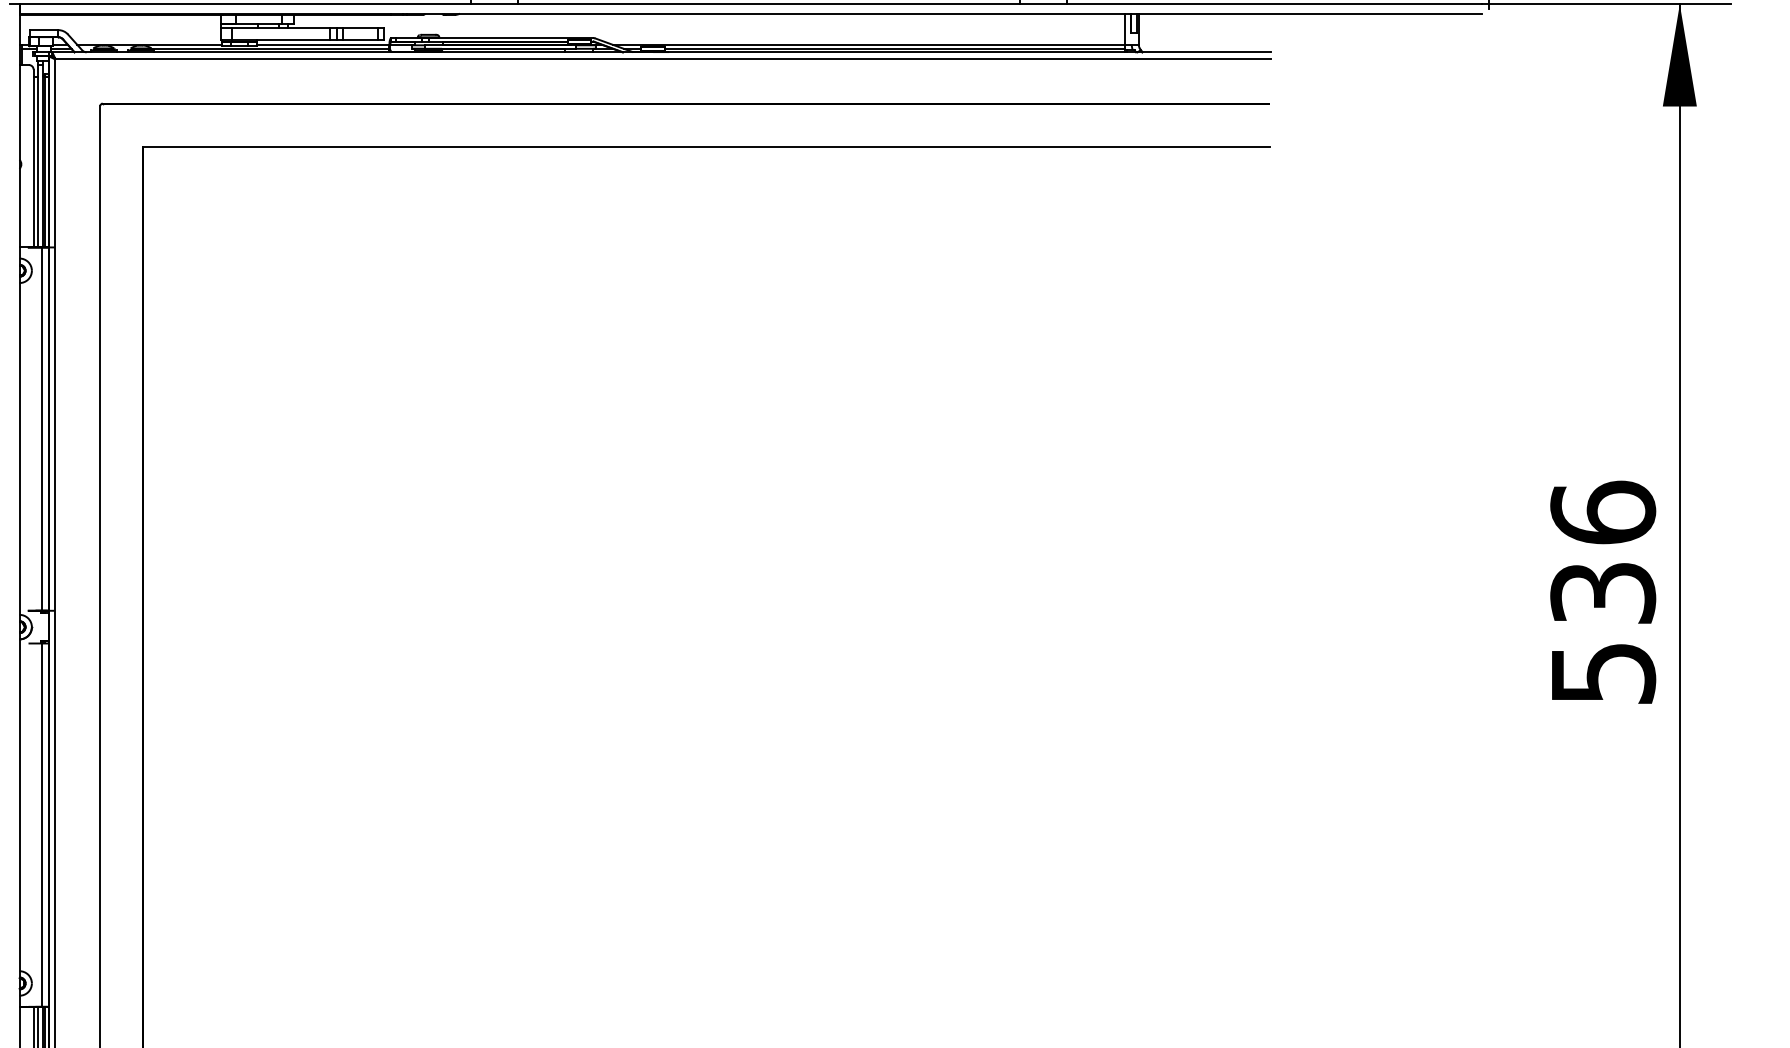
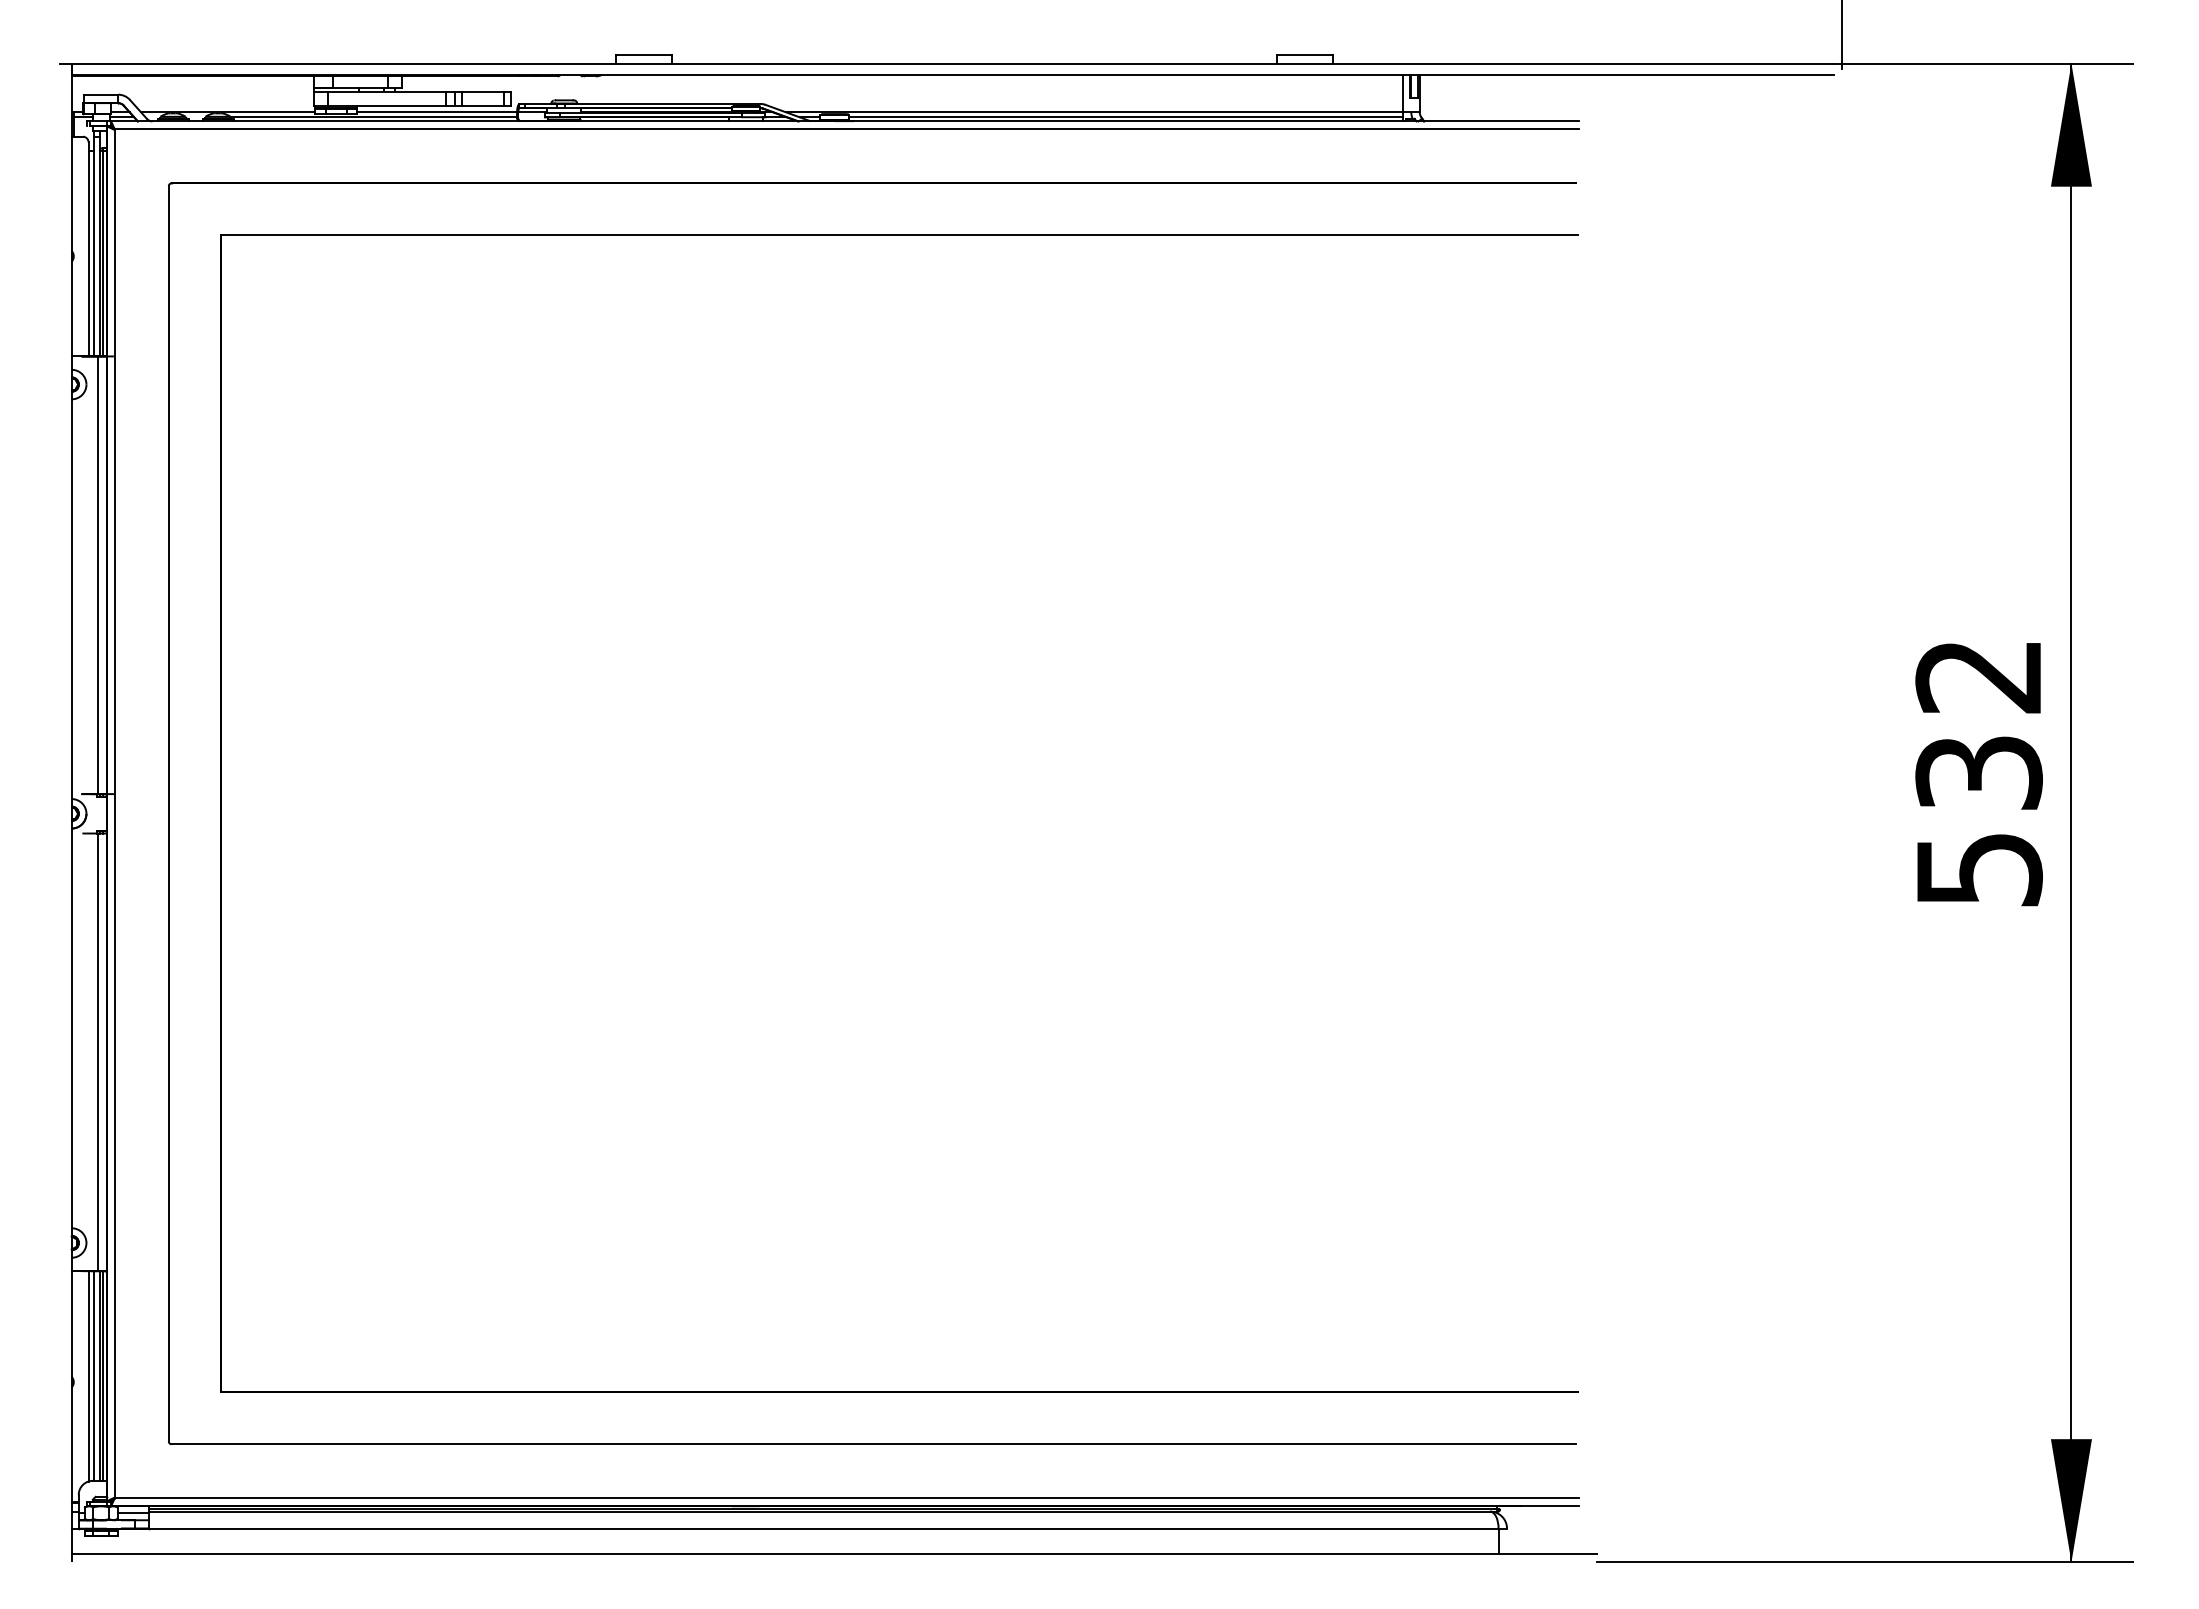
text: (1602, 512) -> (1978, 675), 536 -> 532

